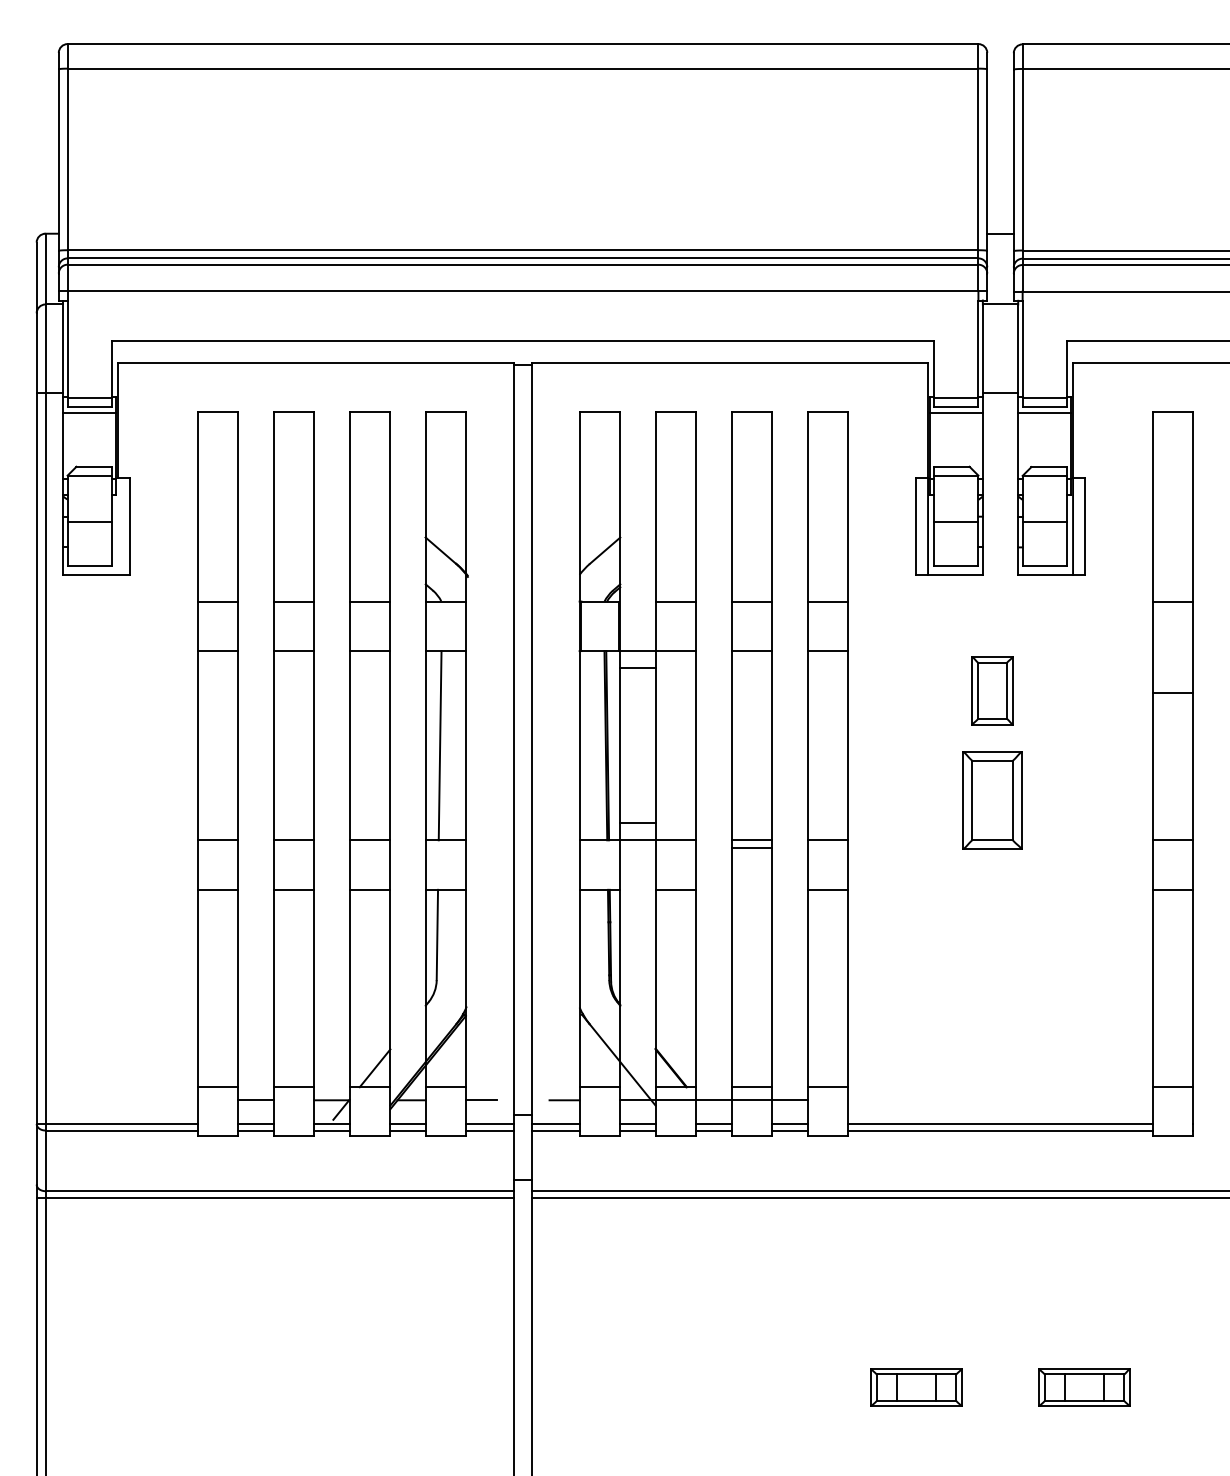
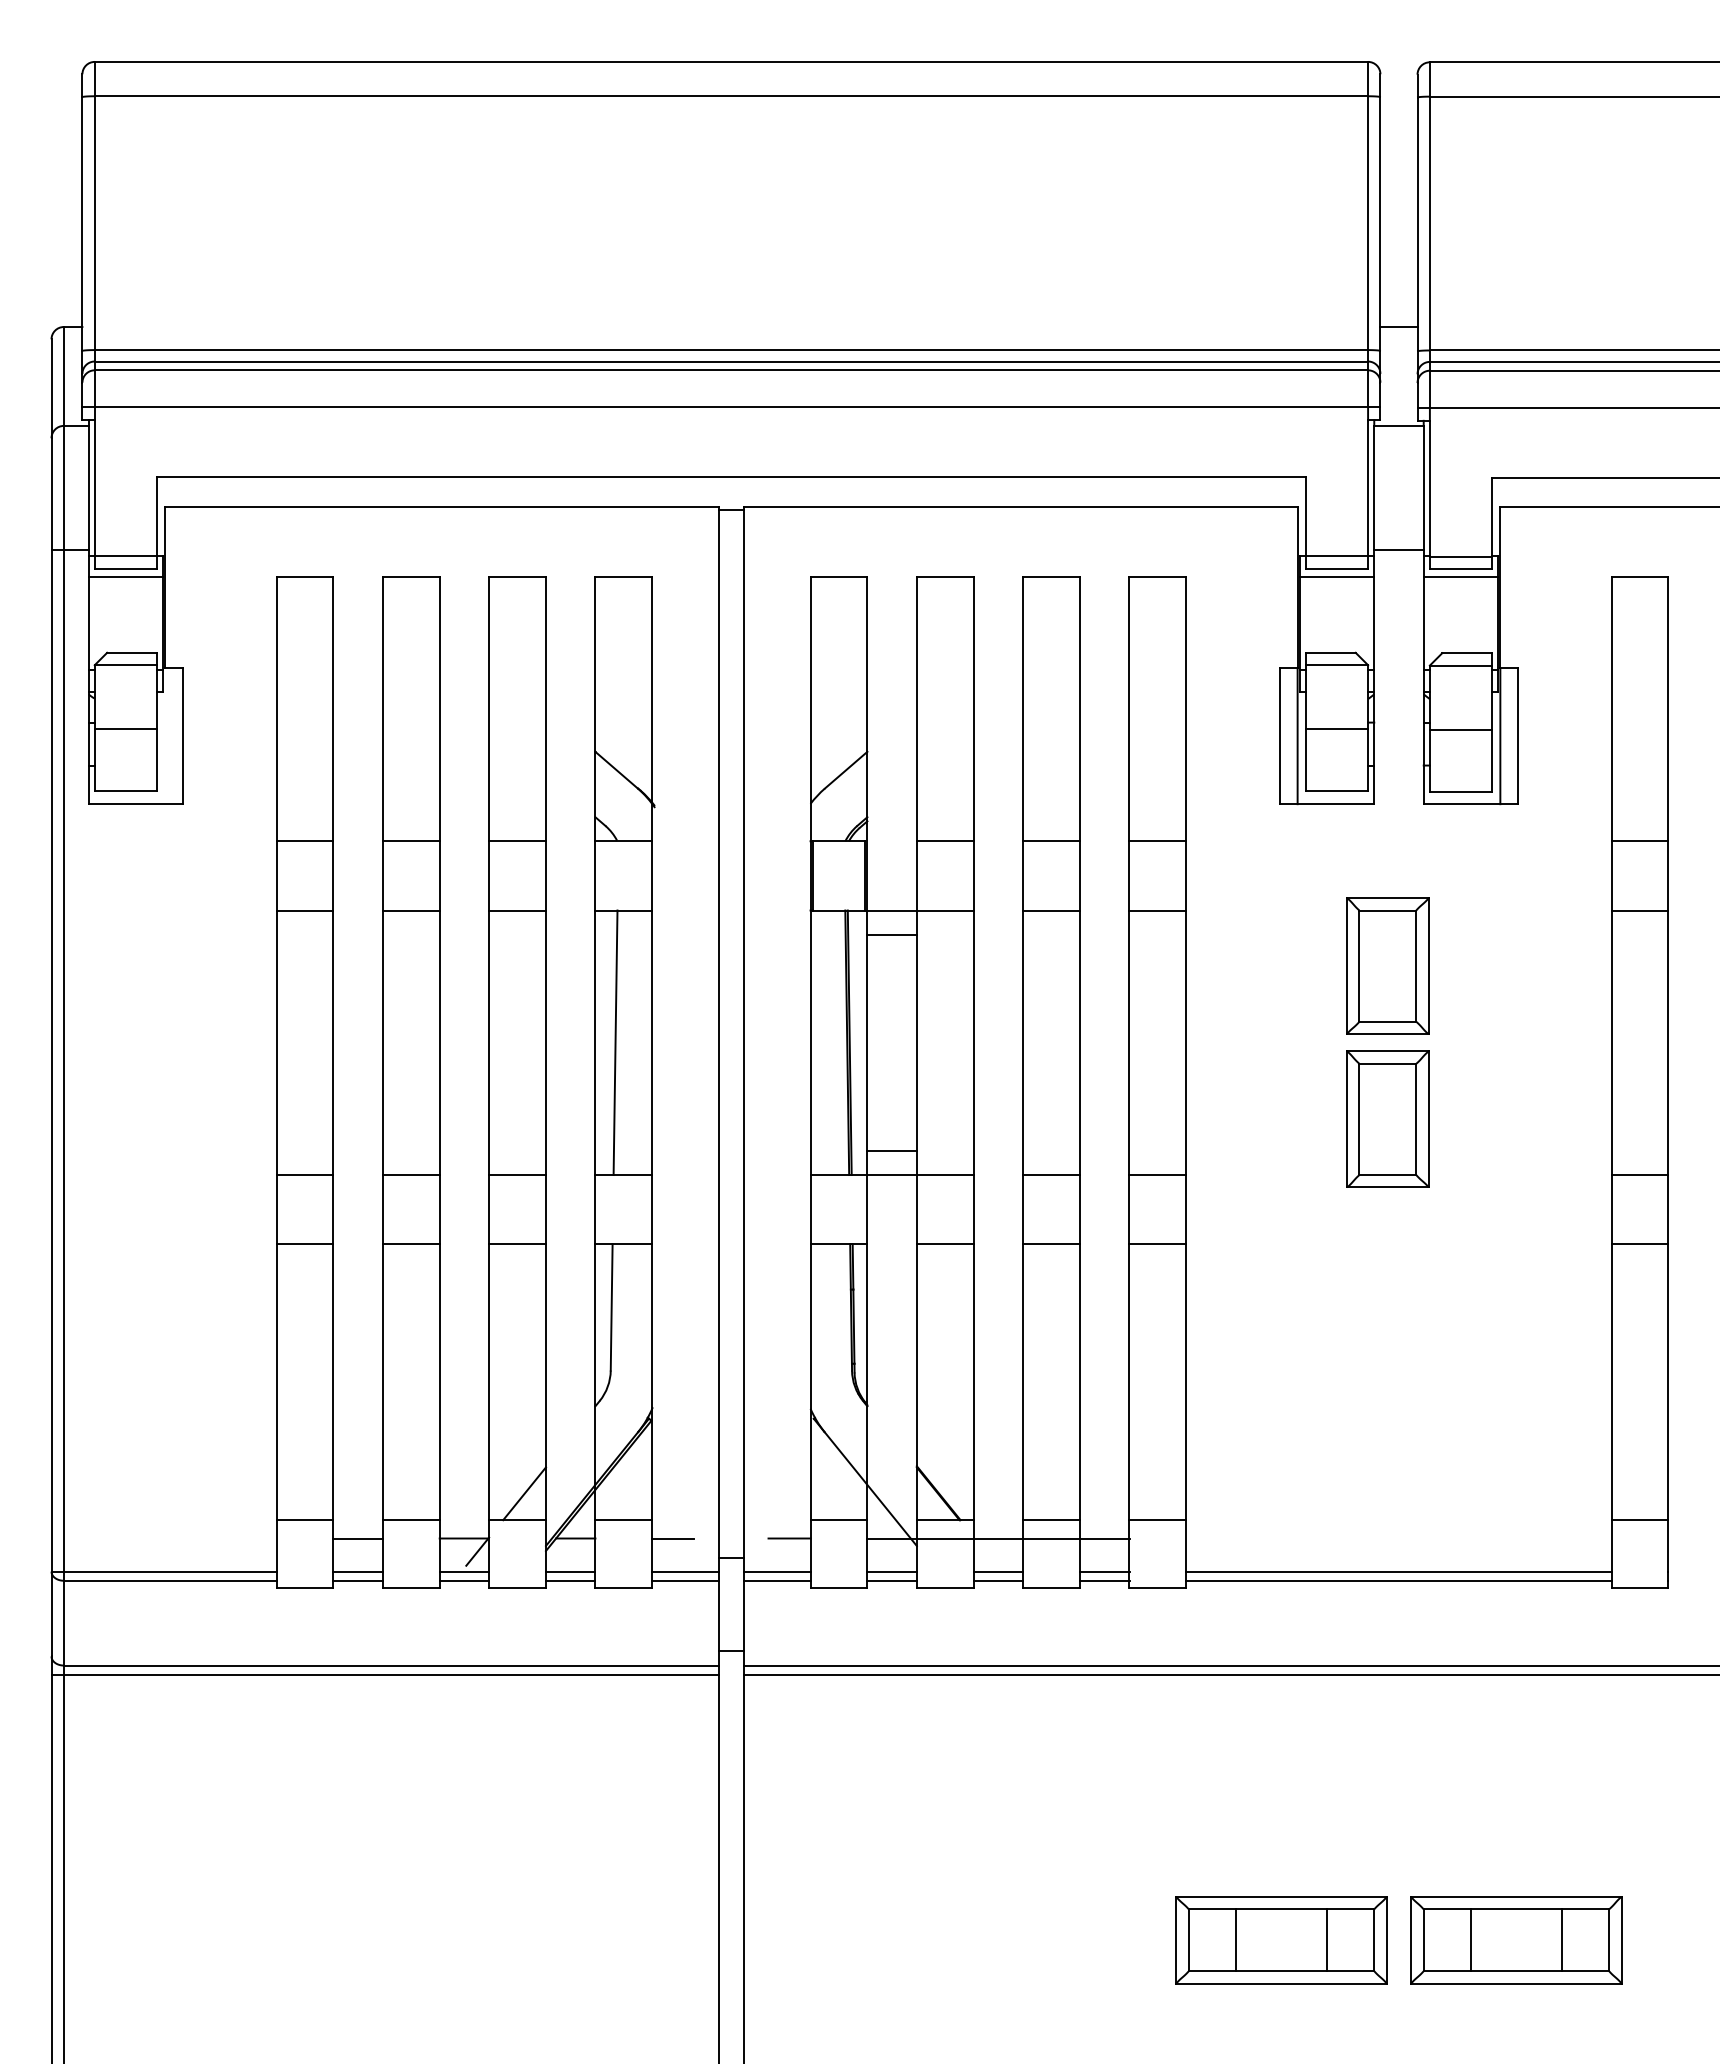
part: (992, 690) -> (1387, 965), size x1.43
line: (1172, 693) -> (1639, 910), moved
line: (751, 847) -> (1051, 1244), moved
part: (916, 1387) -> (1281, 1940), size x1.67
part: (1084, 1387) -> (1516, 1940), size x1.67

